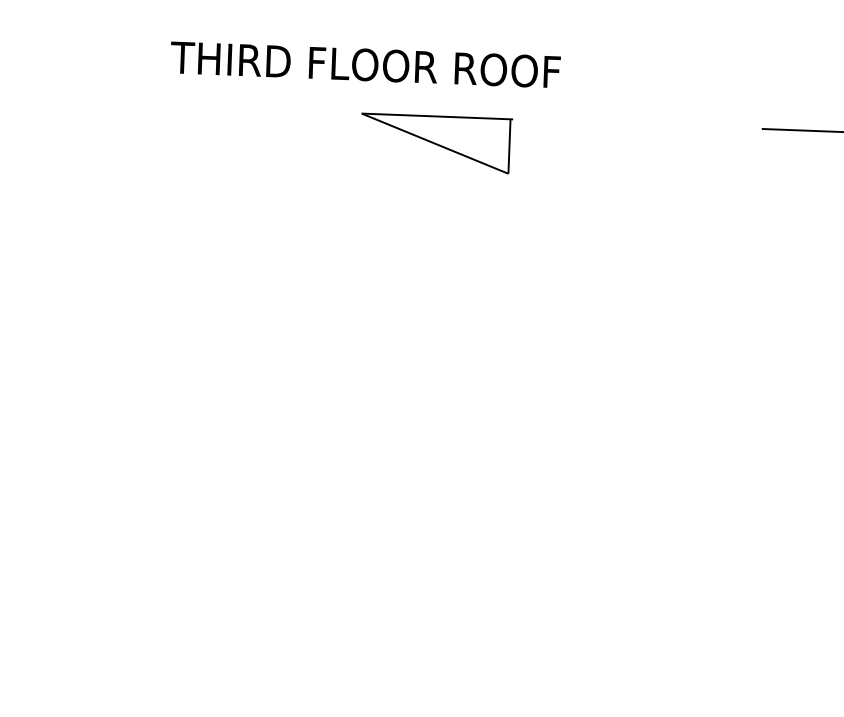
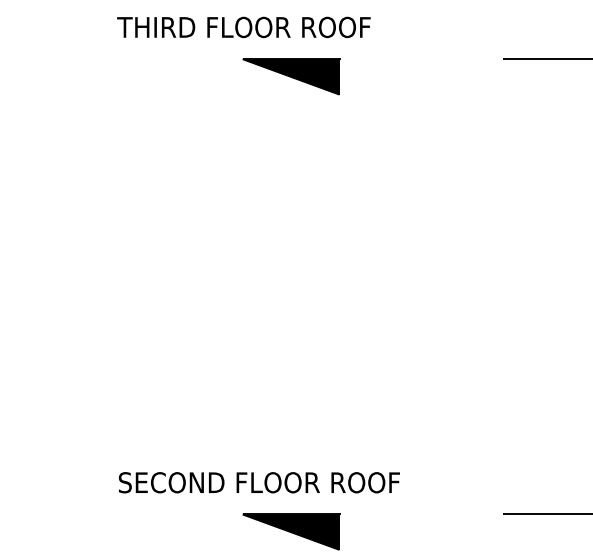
fill: (434, 143) -> (290, 76), added

